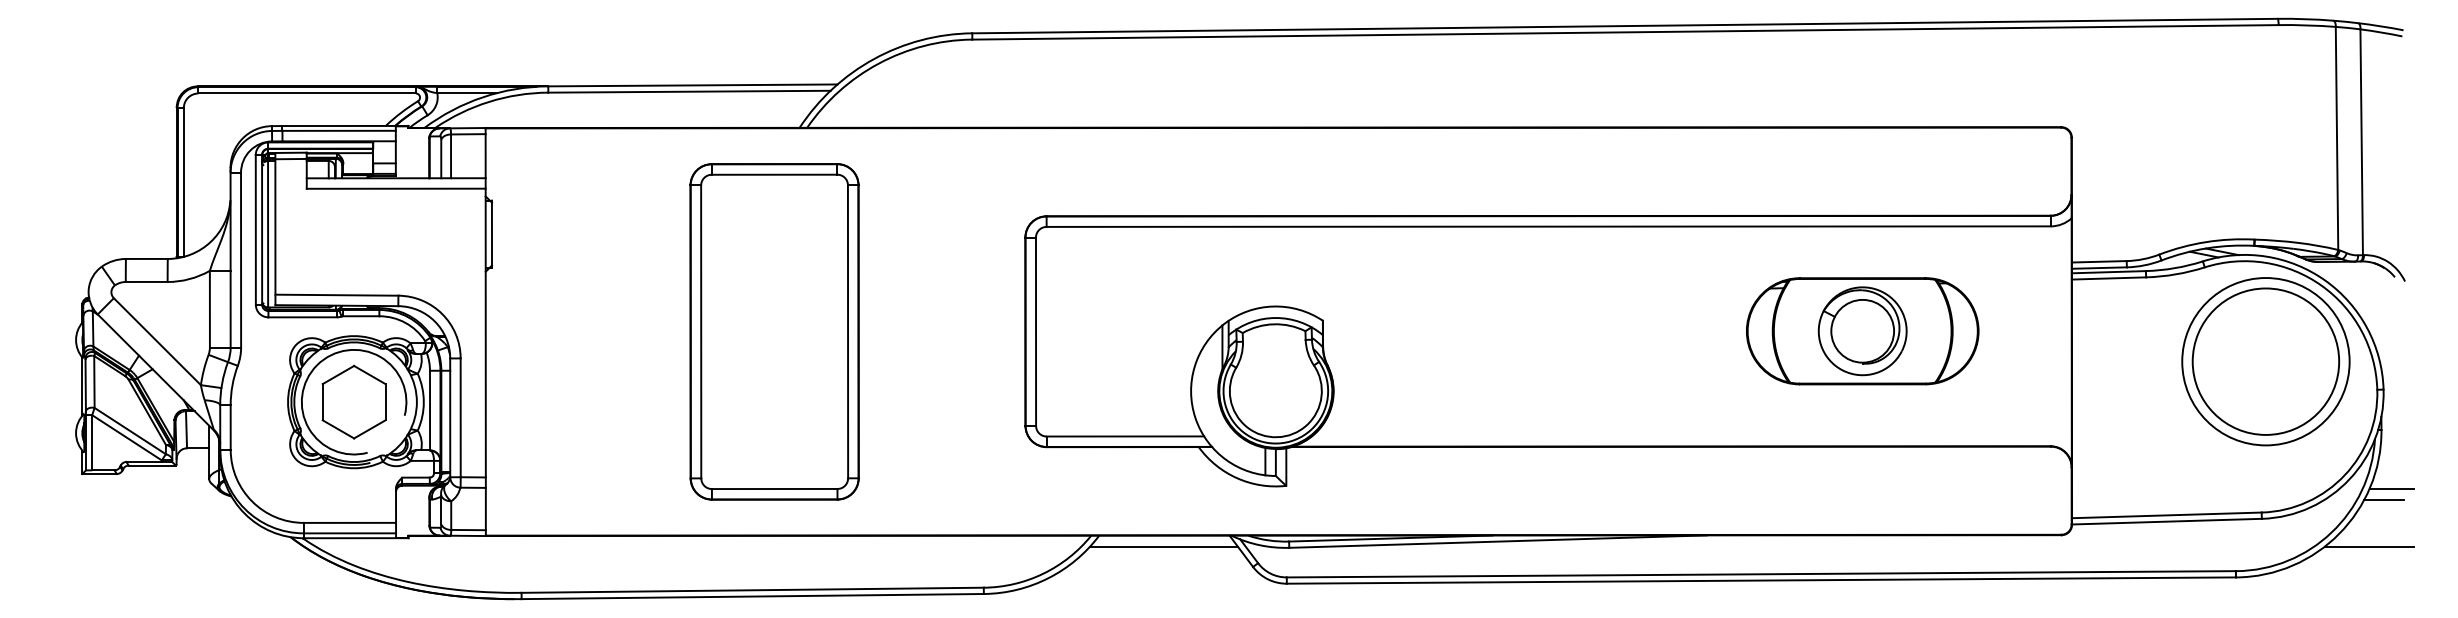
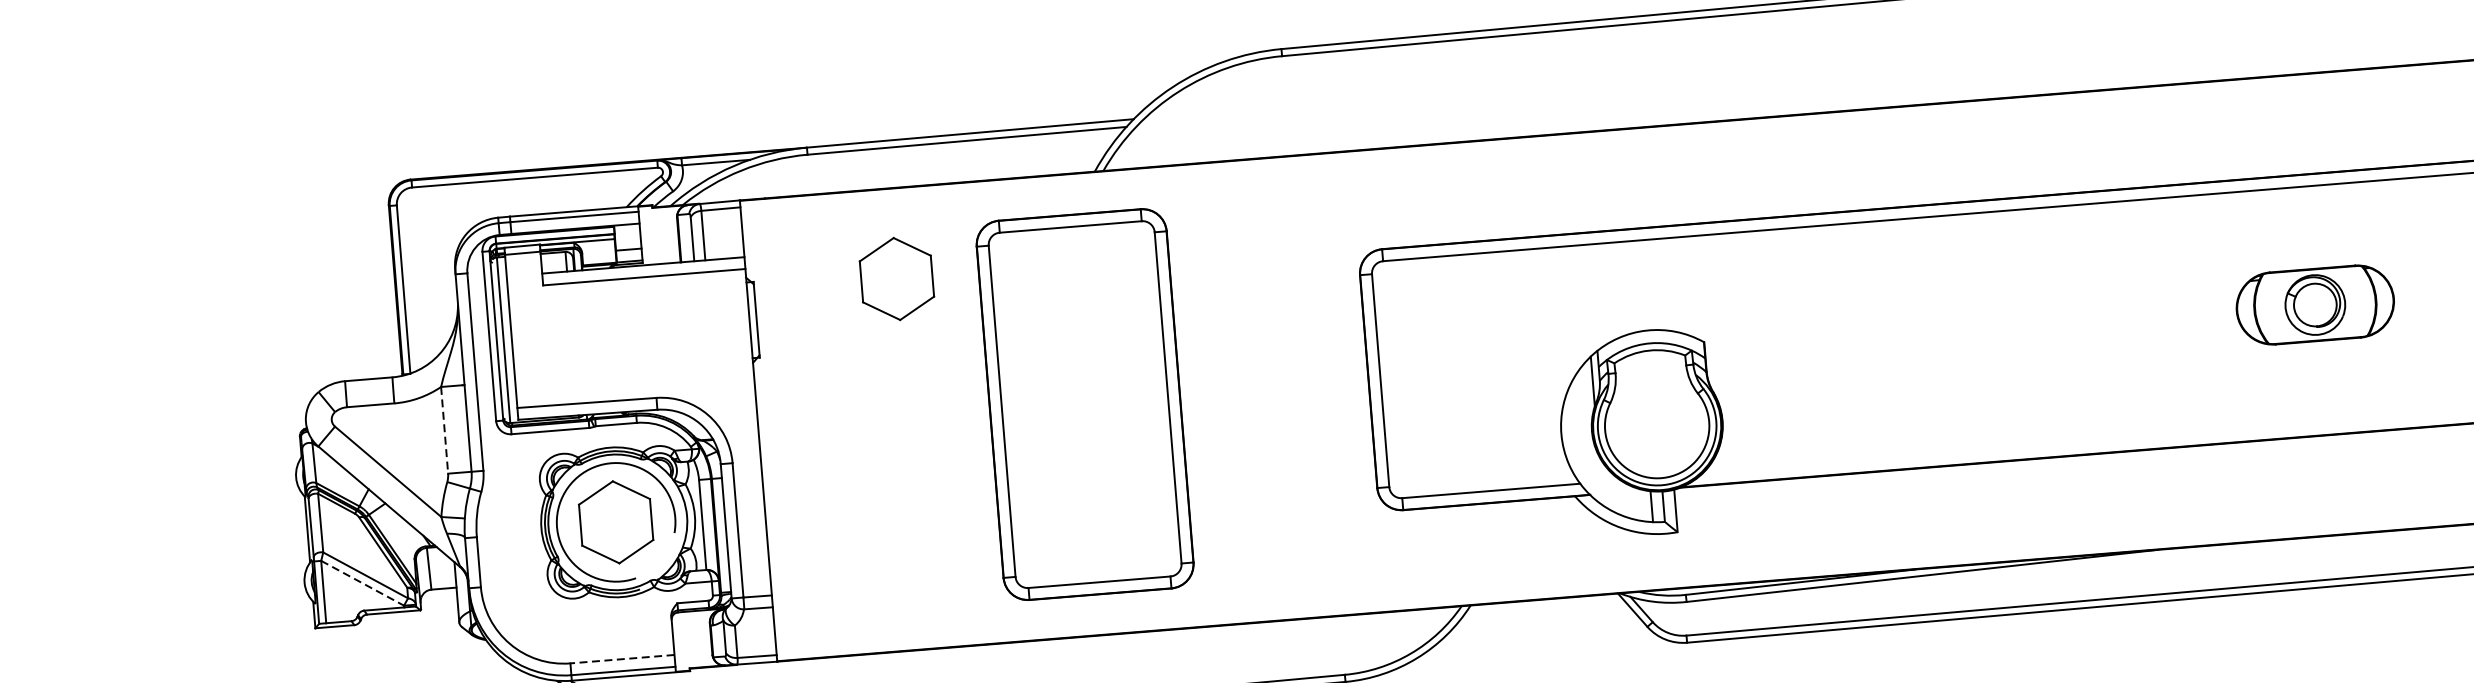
part: (617, 207) -> (896, 278), added
line: (209, 309) -> (444, 430), solid -> dashed
part: (1862, 331) -> (2314, 305), size x0.6
line: (127, 437) -> (363, 582), solid -> dashed
line: (349, 522) -> (621, 658), solid -> dashed
line: (1163, 546) -> (1544, 611), removed

